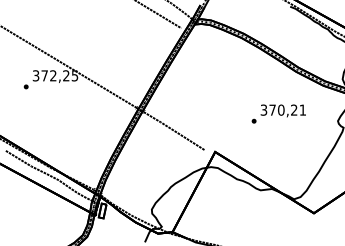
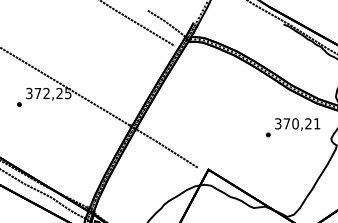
text: (278, 113) -> (292, 127), moved

